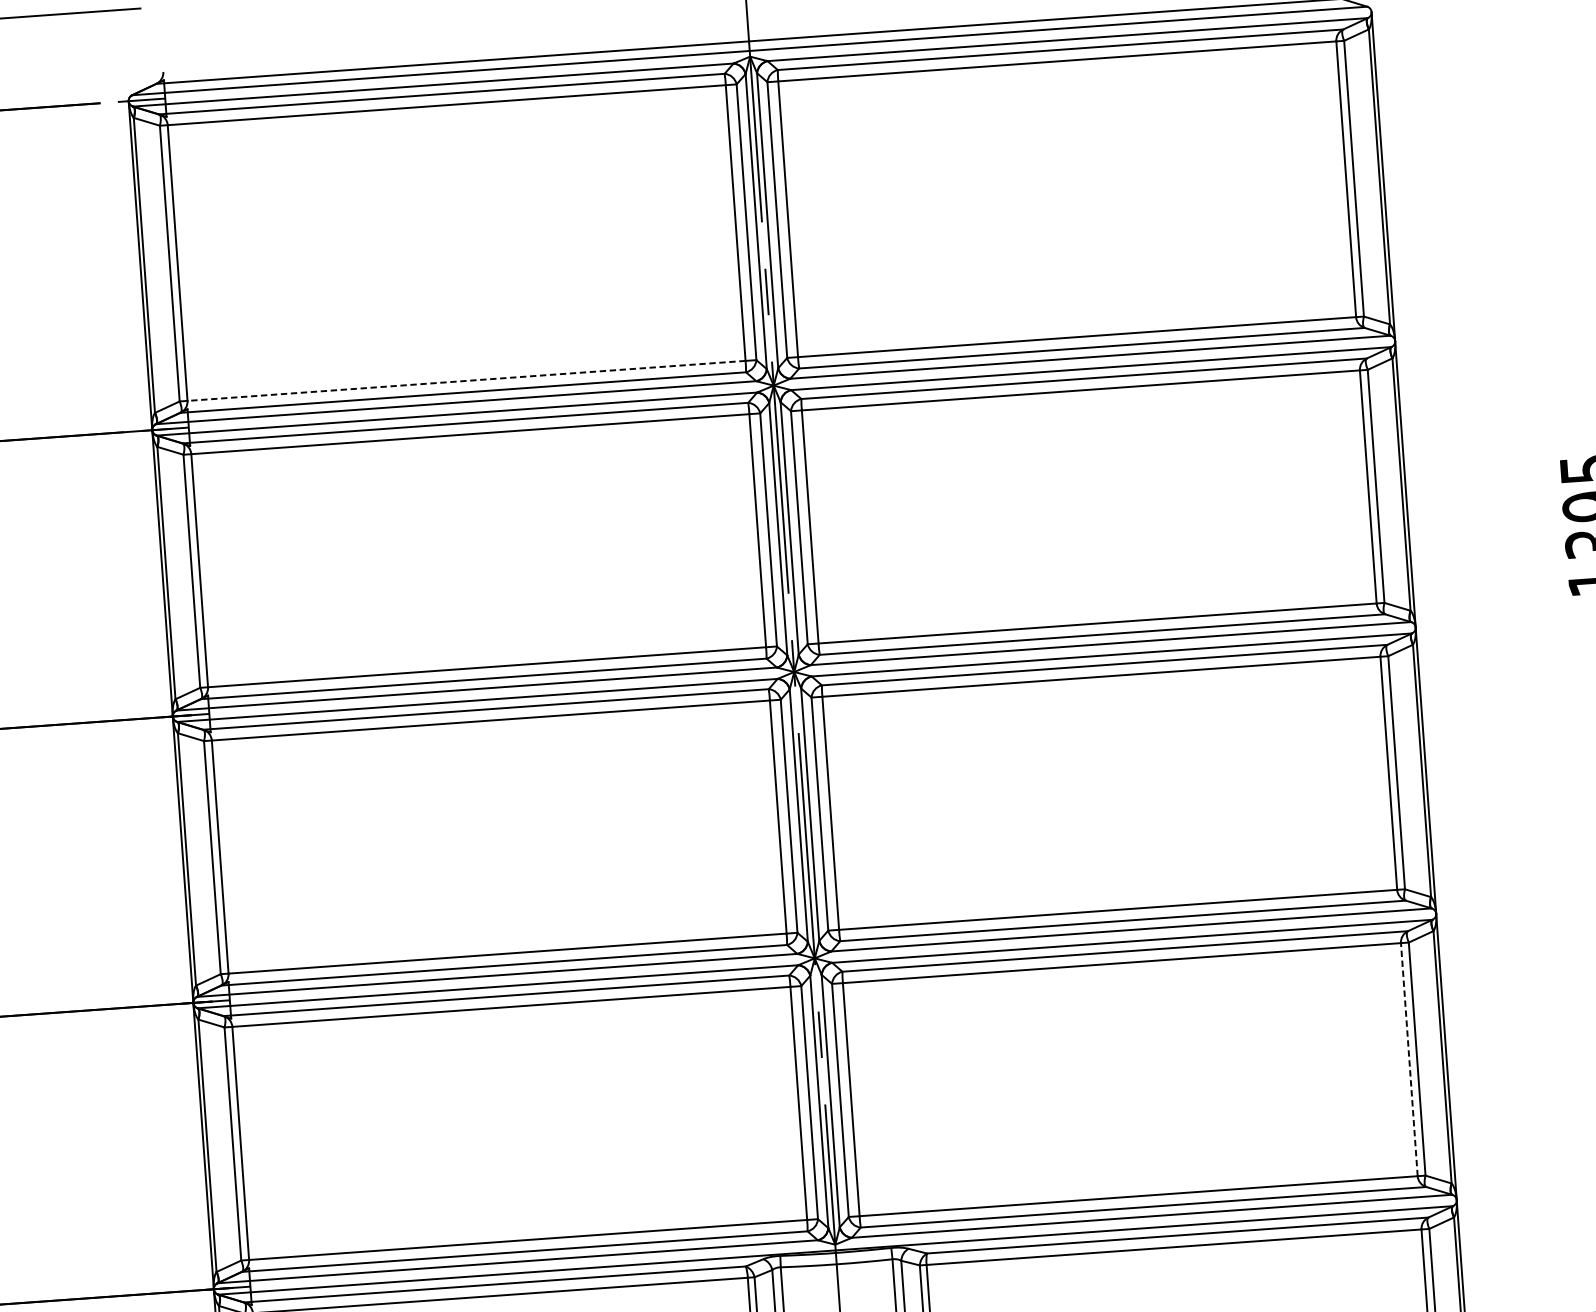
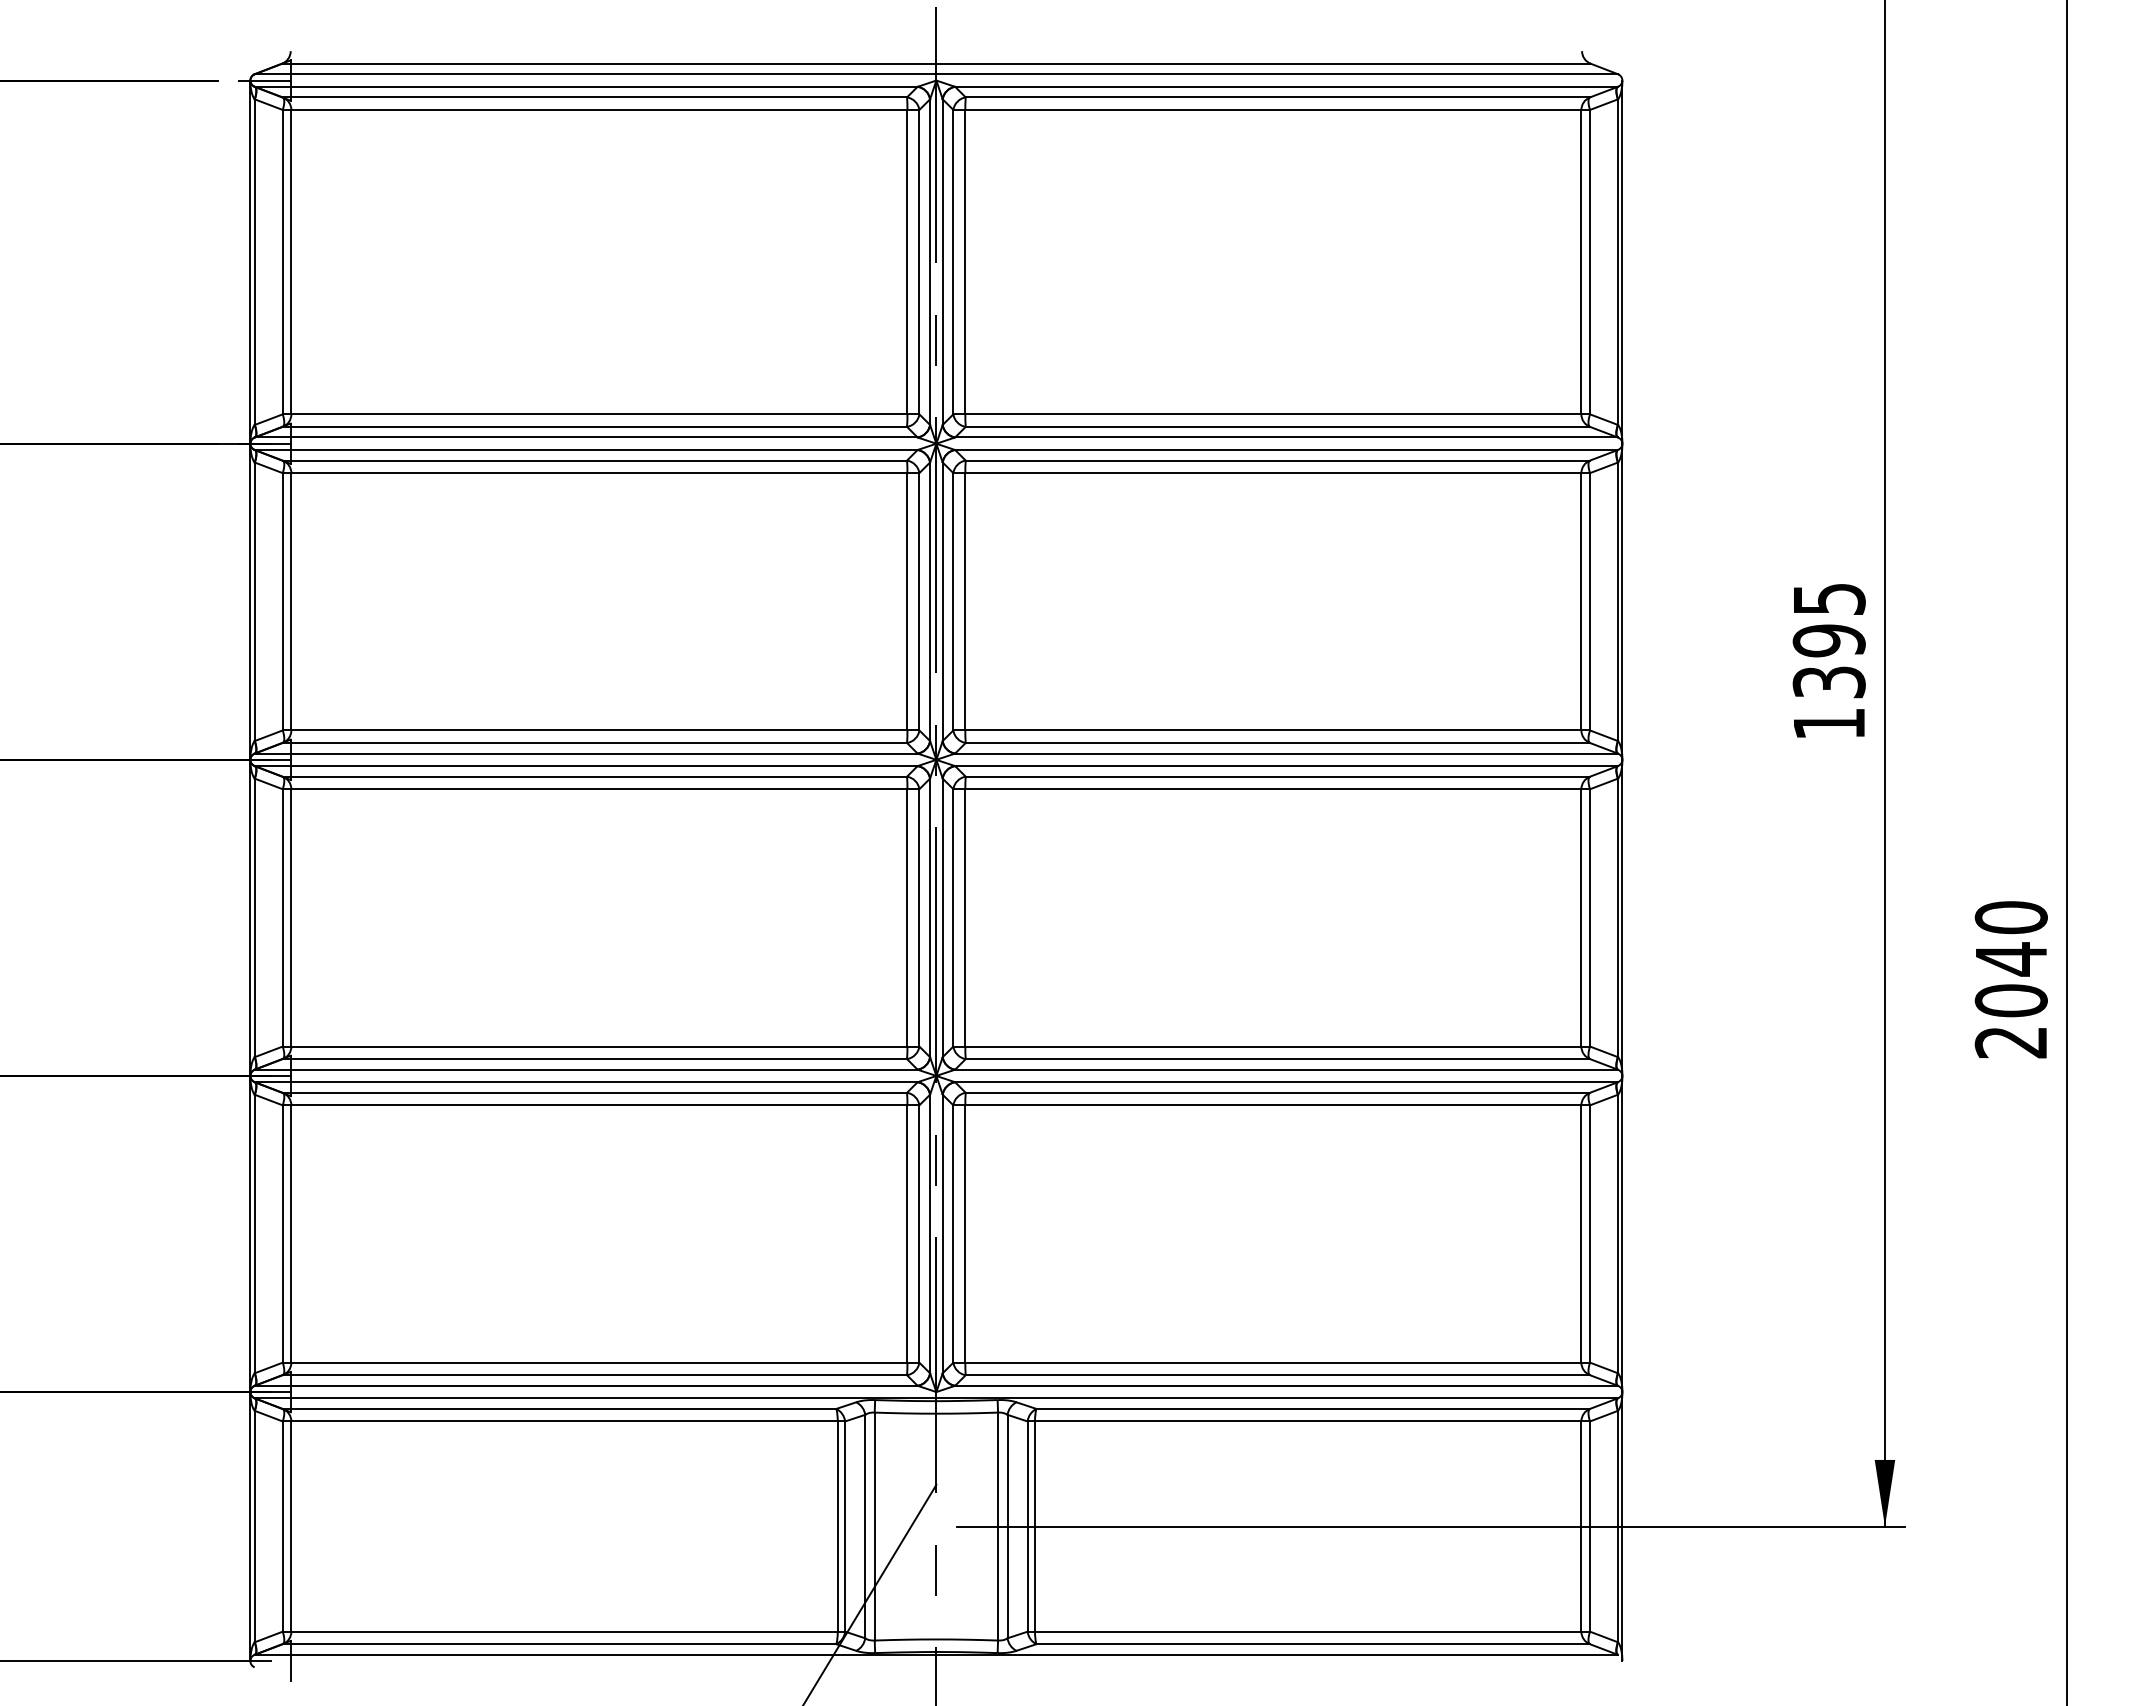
line: (465, 381) -> (598, 414), dashed -> solid
line: (1409, 1060) -> (1581, 1234), dashed -> solid

